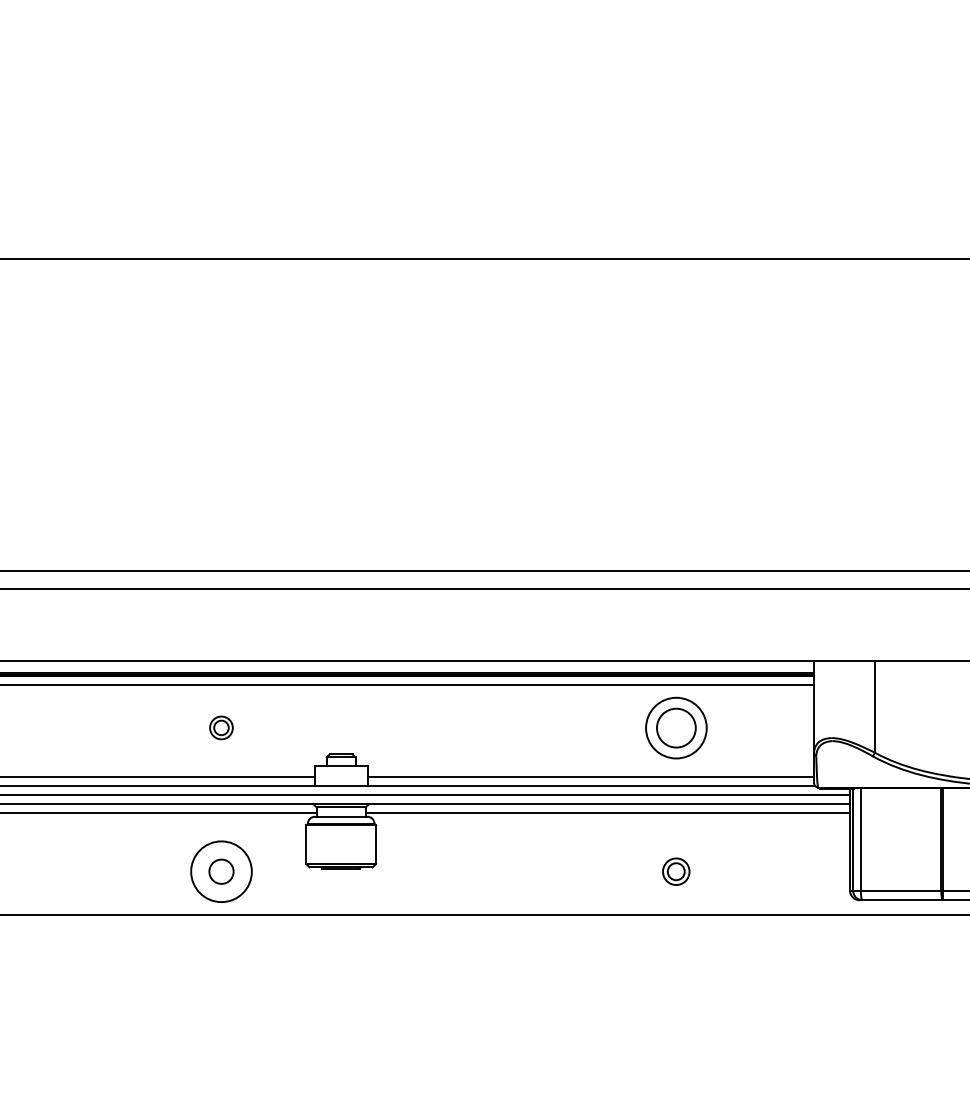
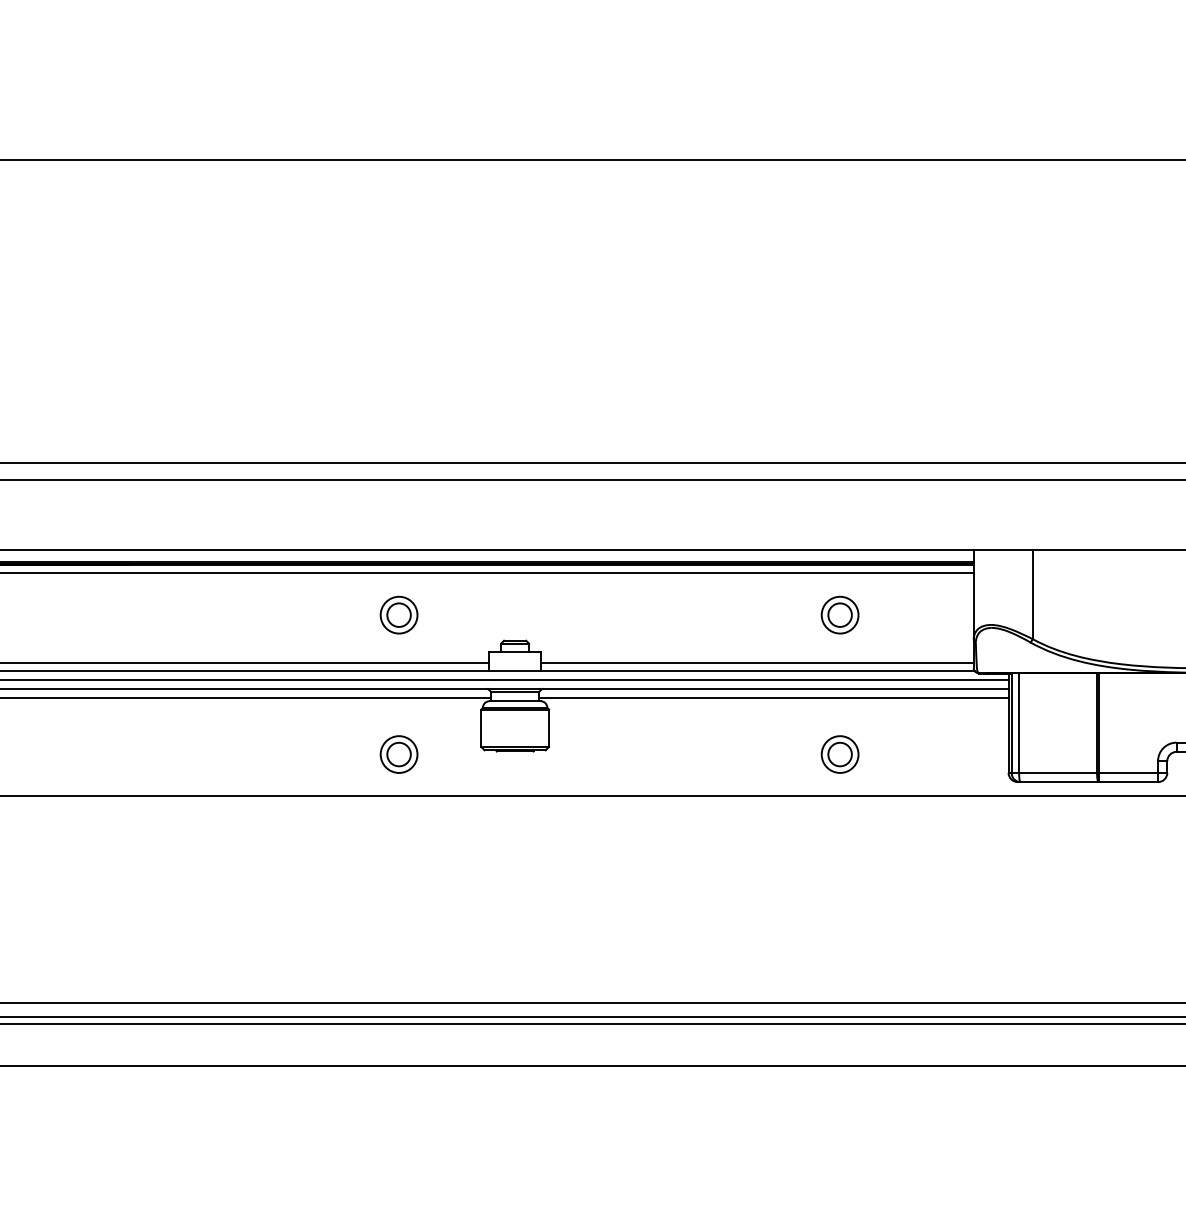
part: (220, 727) -> (398, 614), size x1.67
part: (675, 727) -> (839, 614), size x0.62
circle: (220, 871) -> (398, 754), size x0.62
part: (675, 871) -> (839, 754), size x1.43

